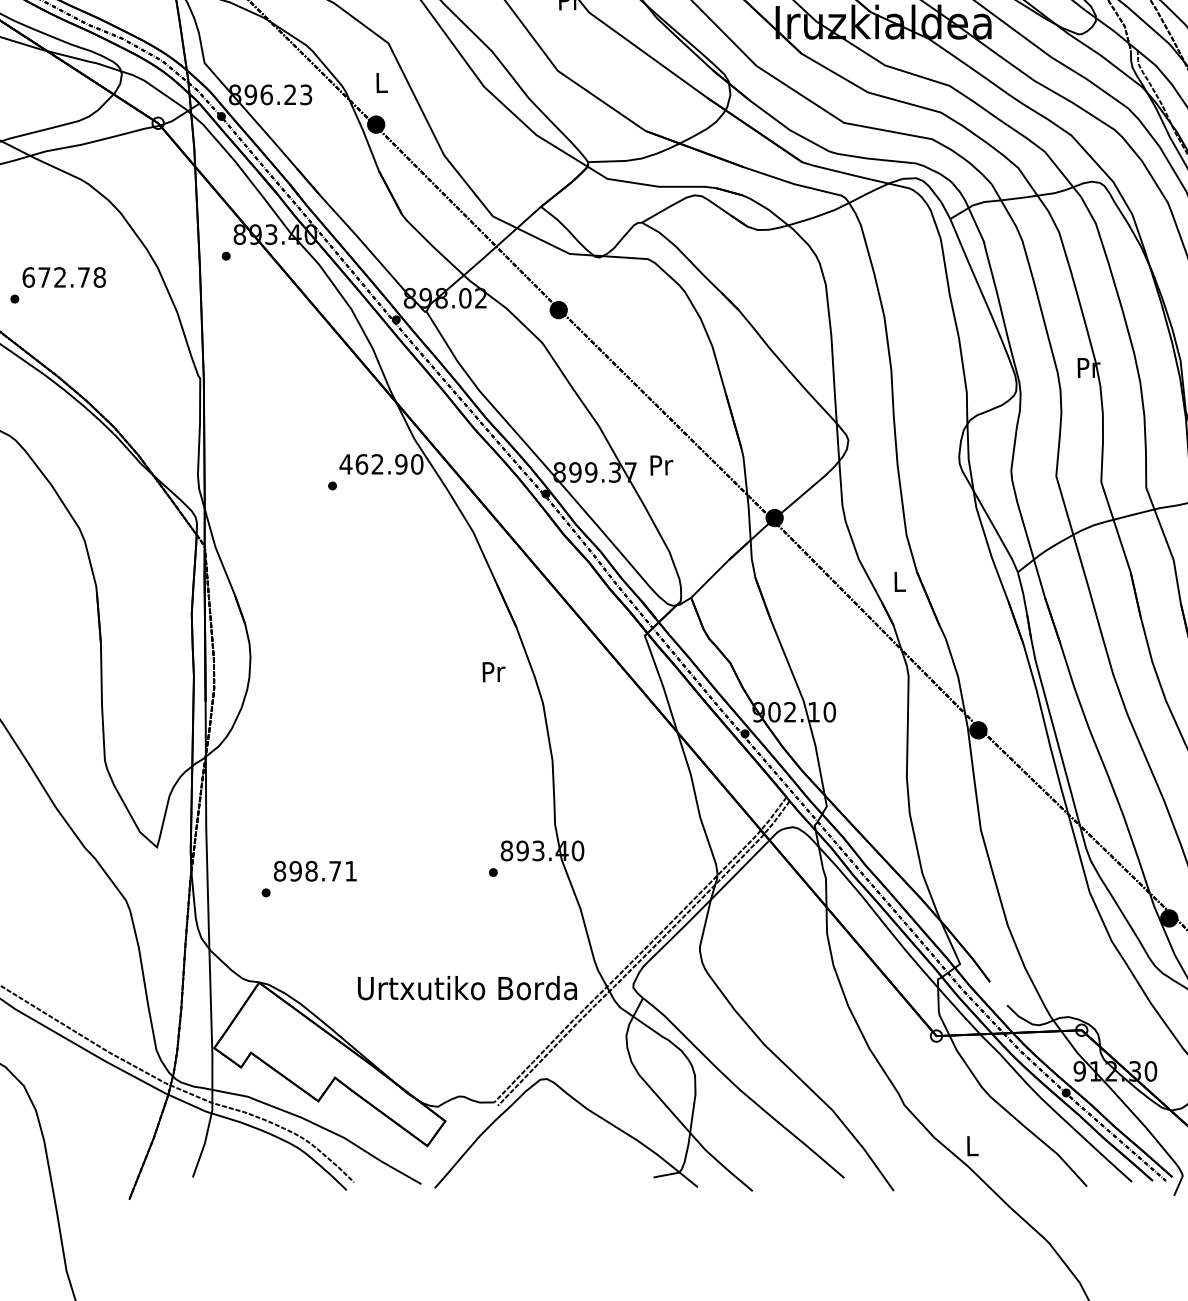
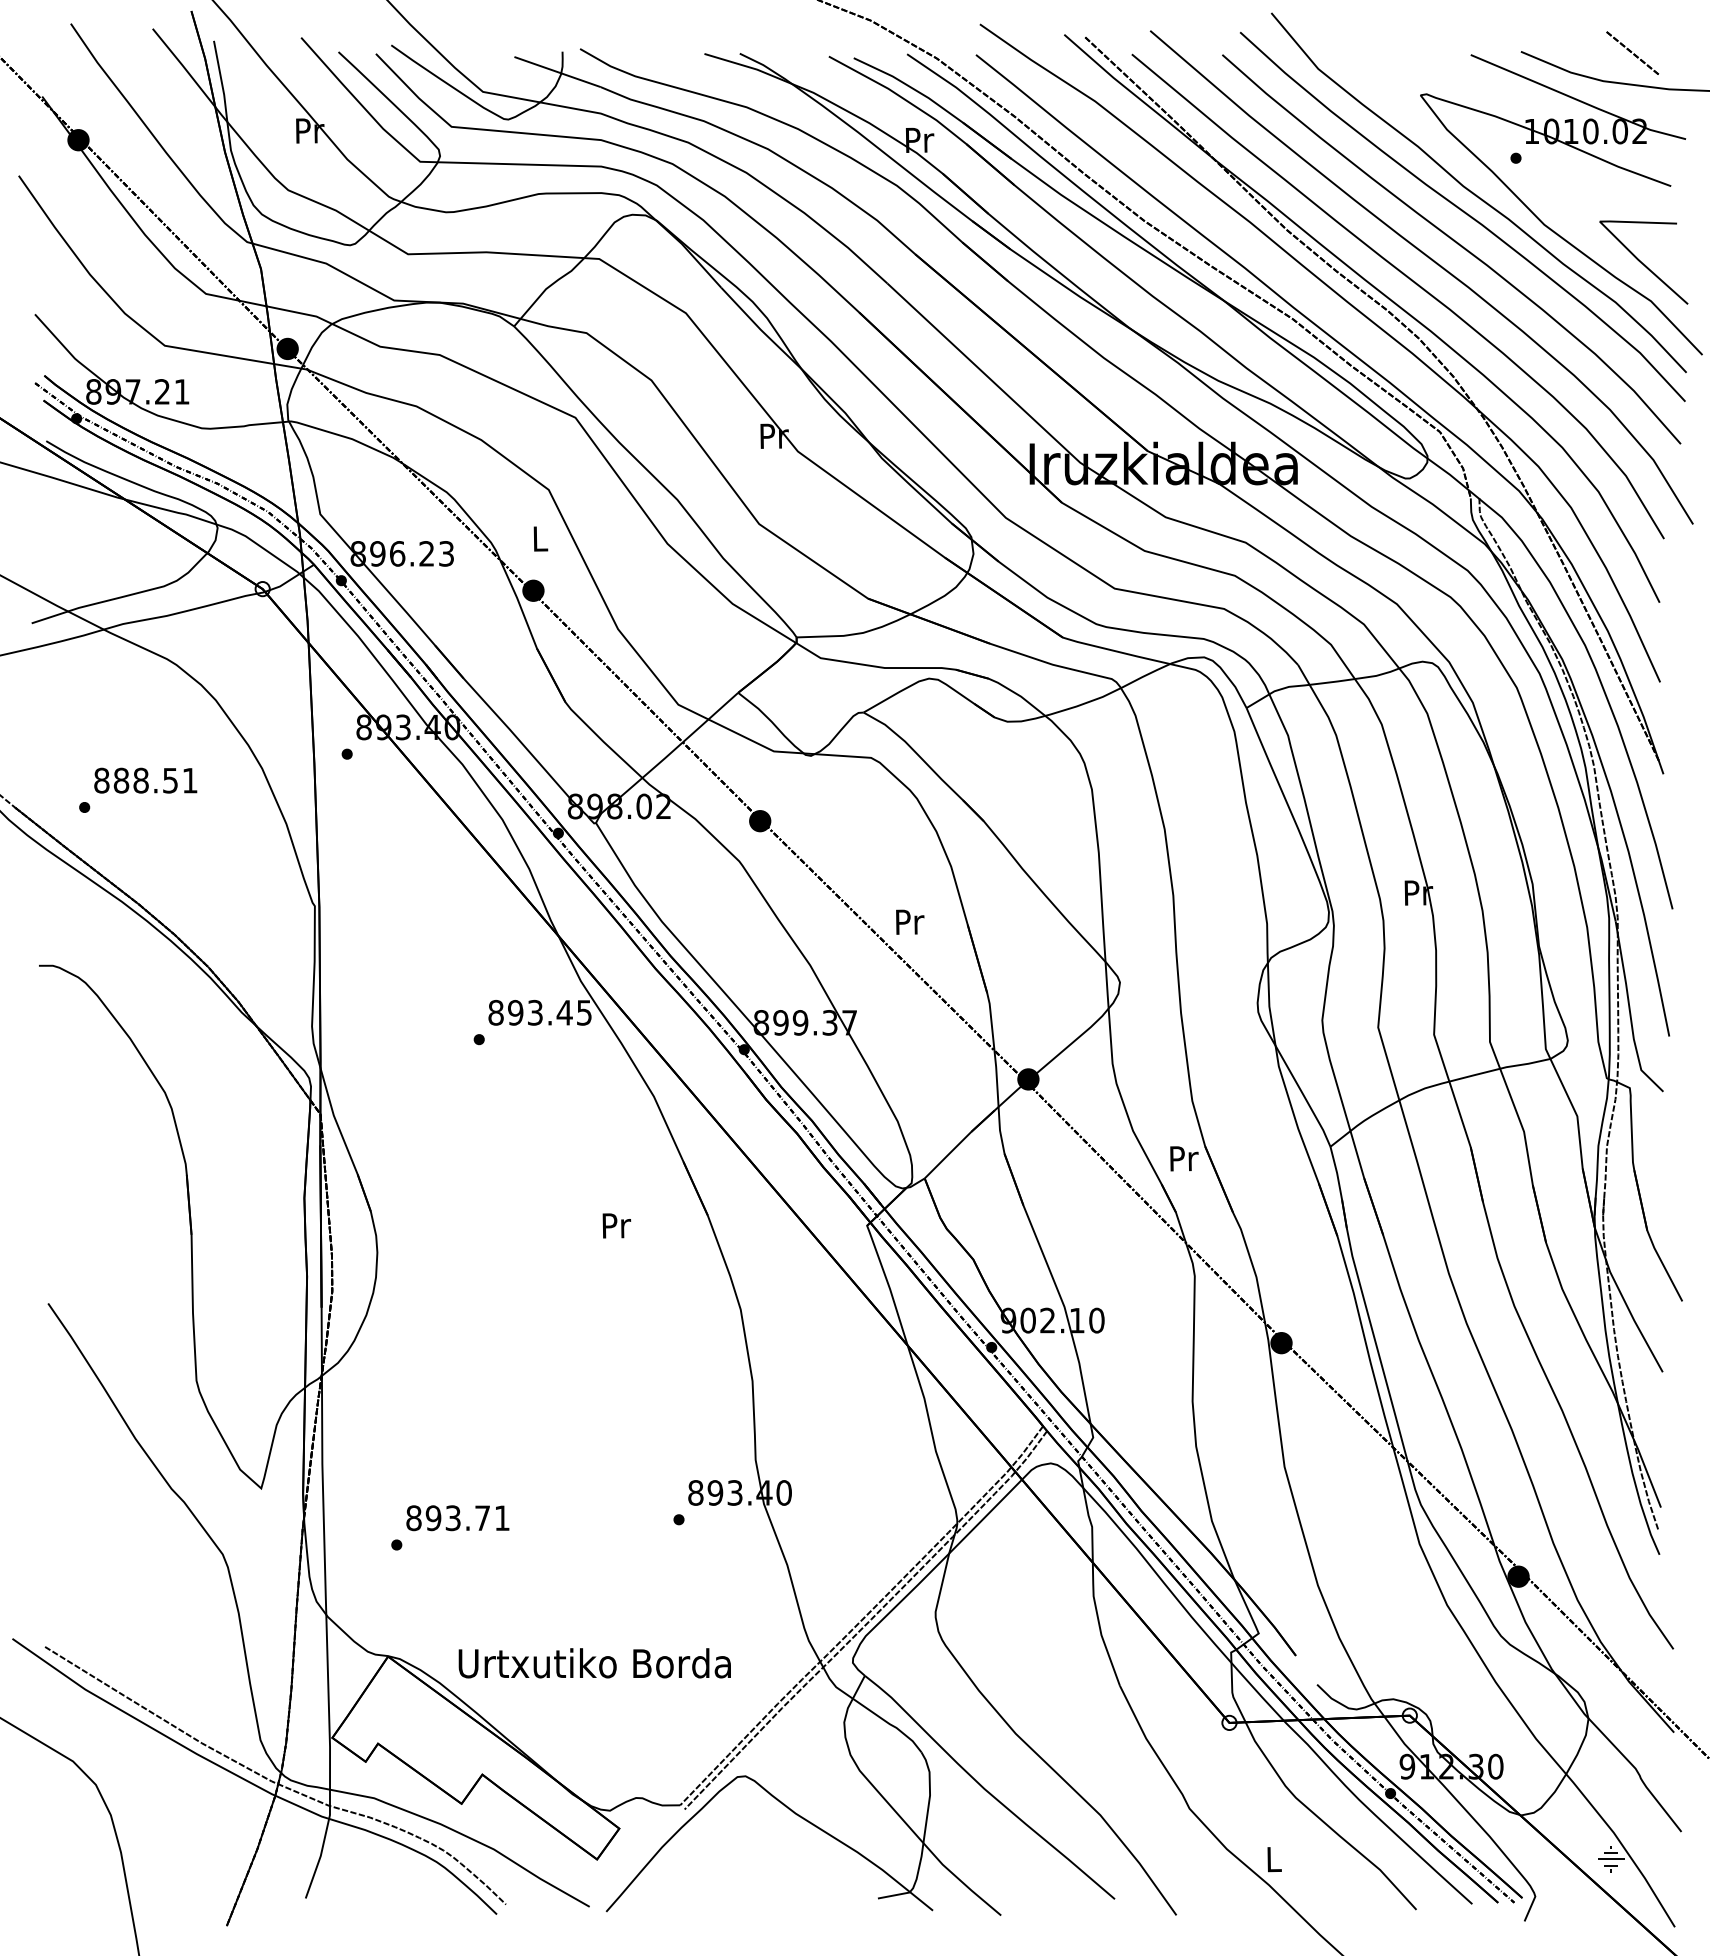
text: (63, 277) -> (145, 780), 672.78 -> 888.51
text: (381, 464) -> (539, 1012), 462.90 -> 893.45
text: (662, 464) -> (910, 921), moved
text: (900, 581) -> (1184, 1158), L -> Pr
text: (493, 671) -> (616, 1225), moved
text: (310, 871) -> (452, 1518), 898.71 -> 893.71
text: (467, 988) -> (594, 1663), moved

